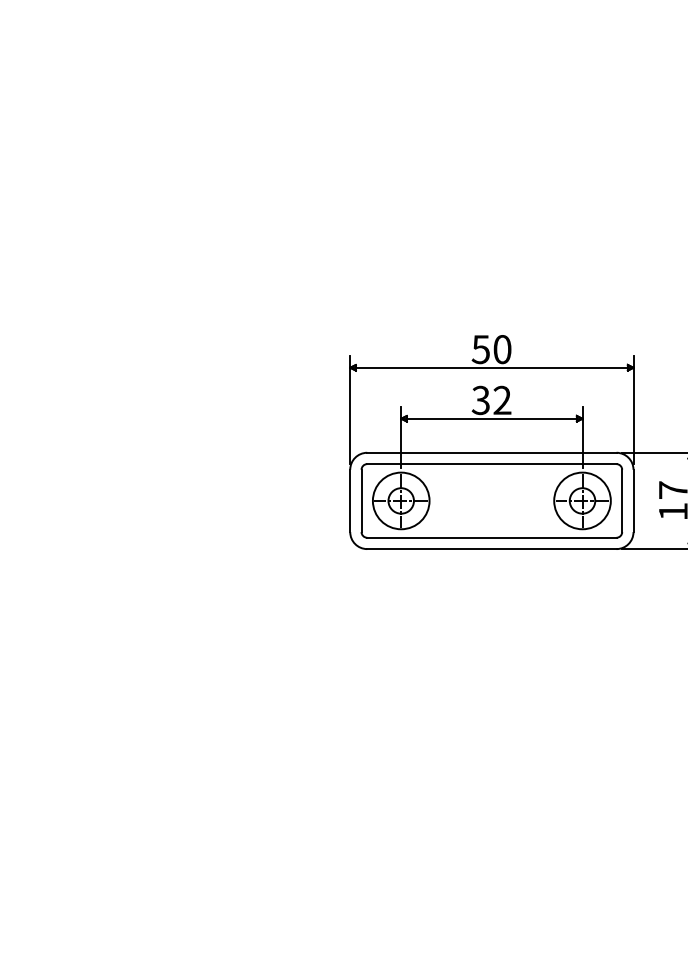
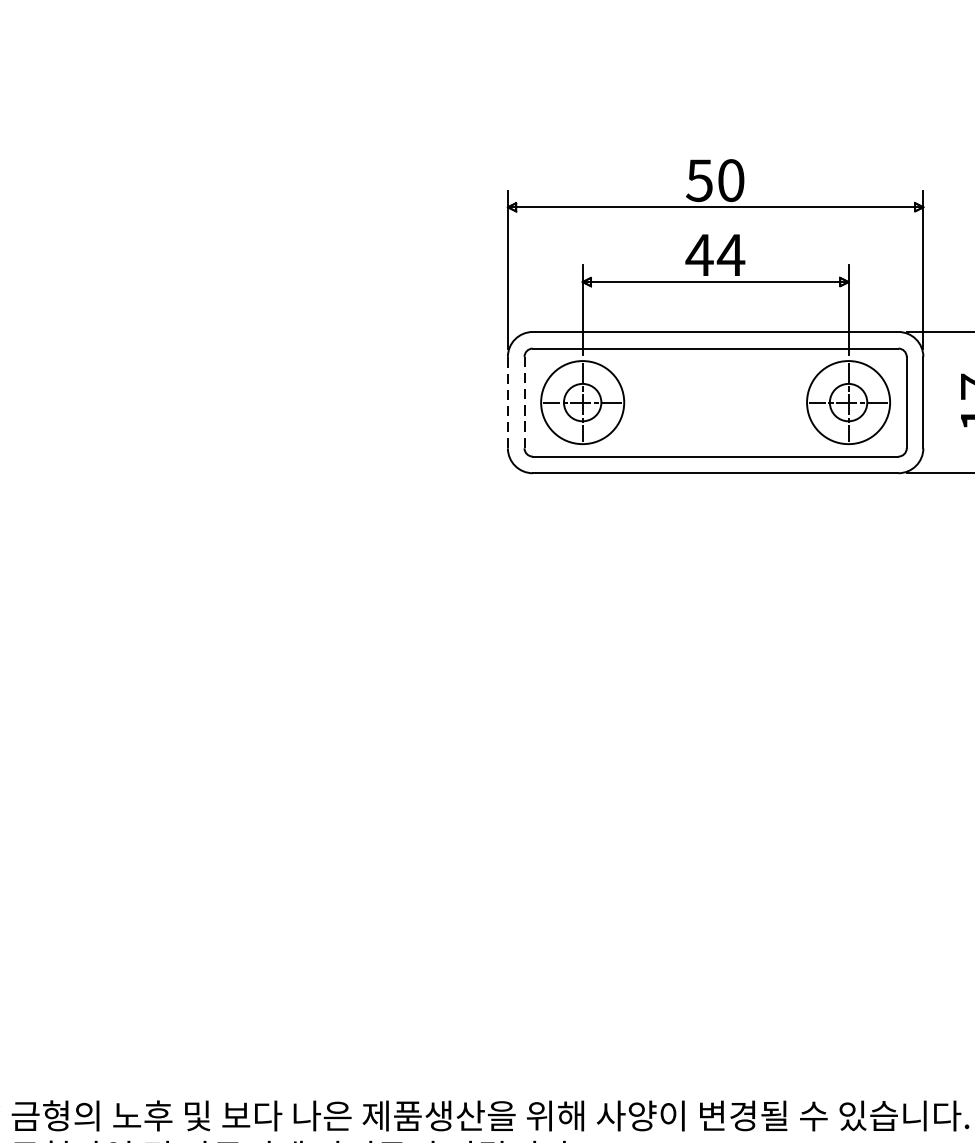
text: (491, 400) -> (715, 255), 32 -> 44
line: (350, 500) -> (508, 401), solid -> dashed
line: (361, 501) -> (524, 403), solid -> dashed

